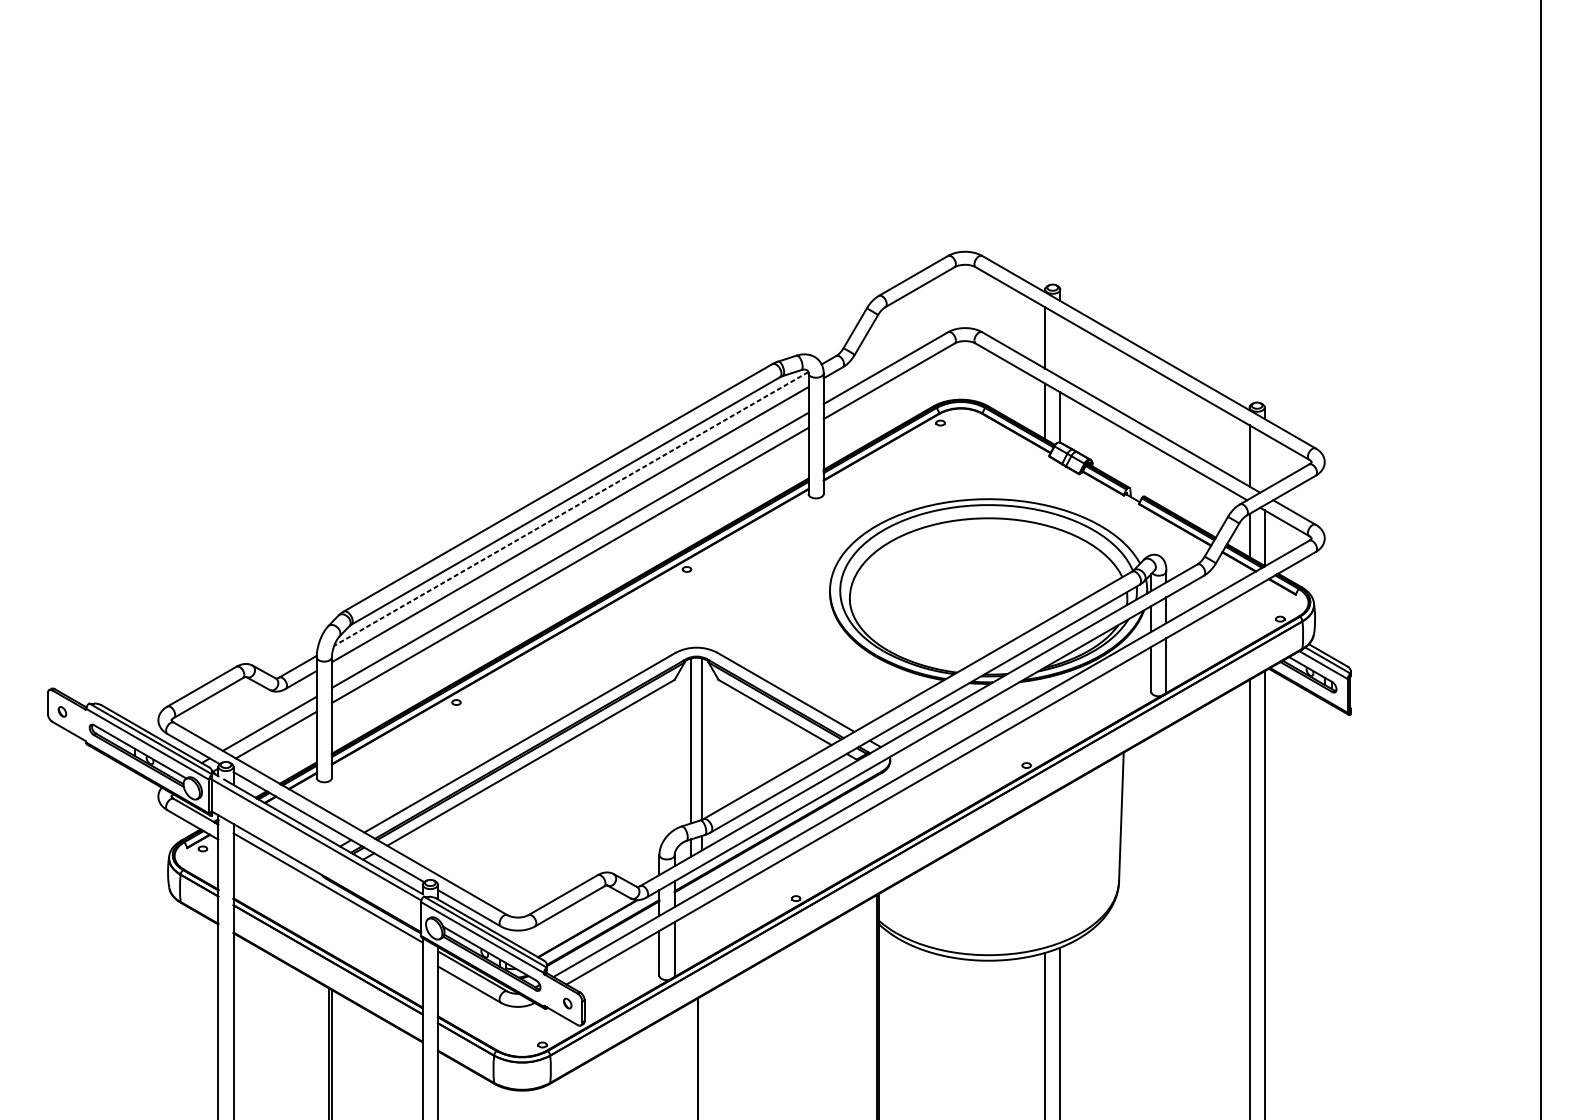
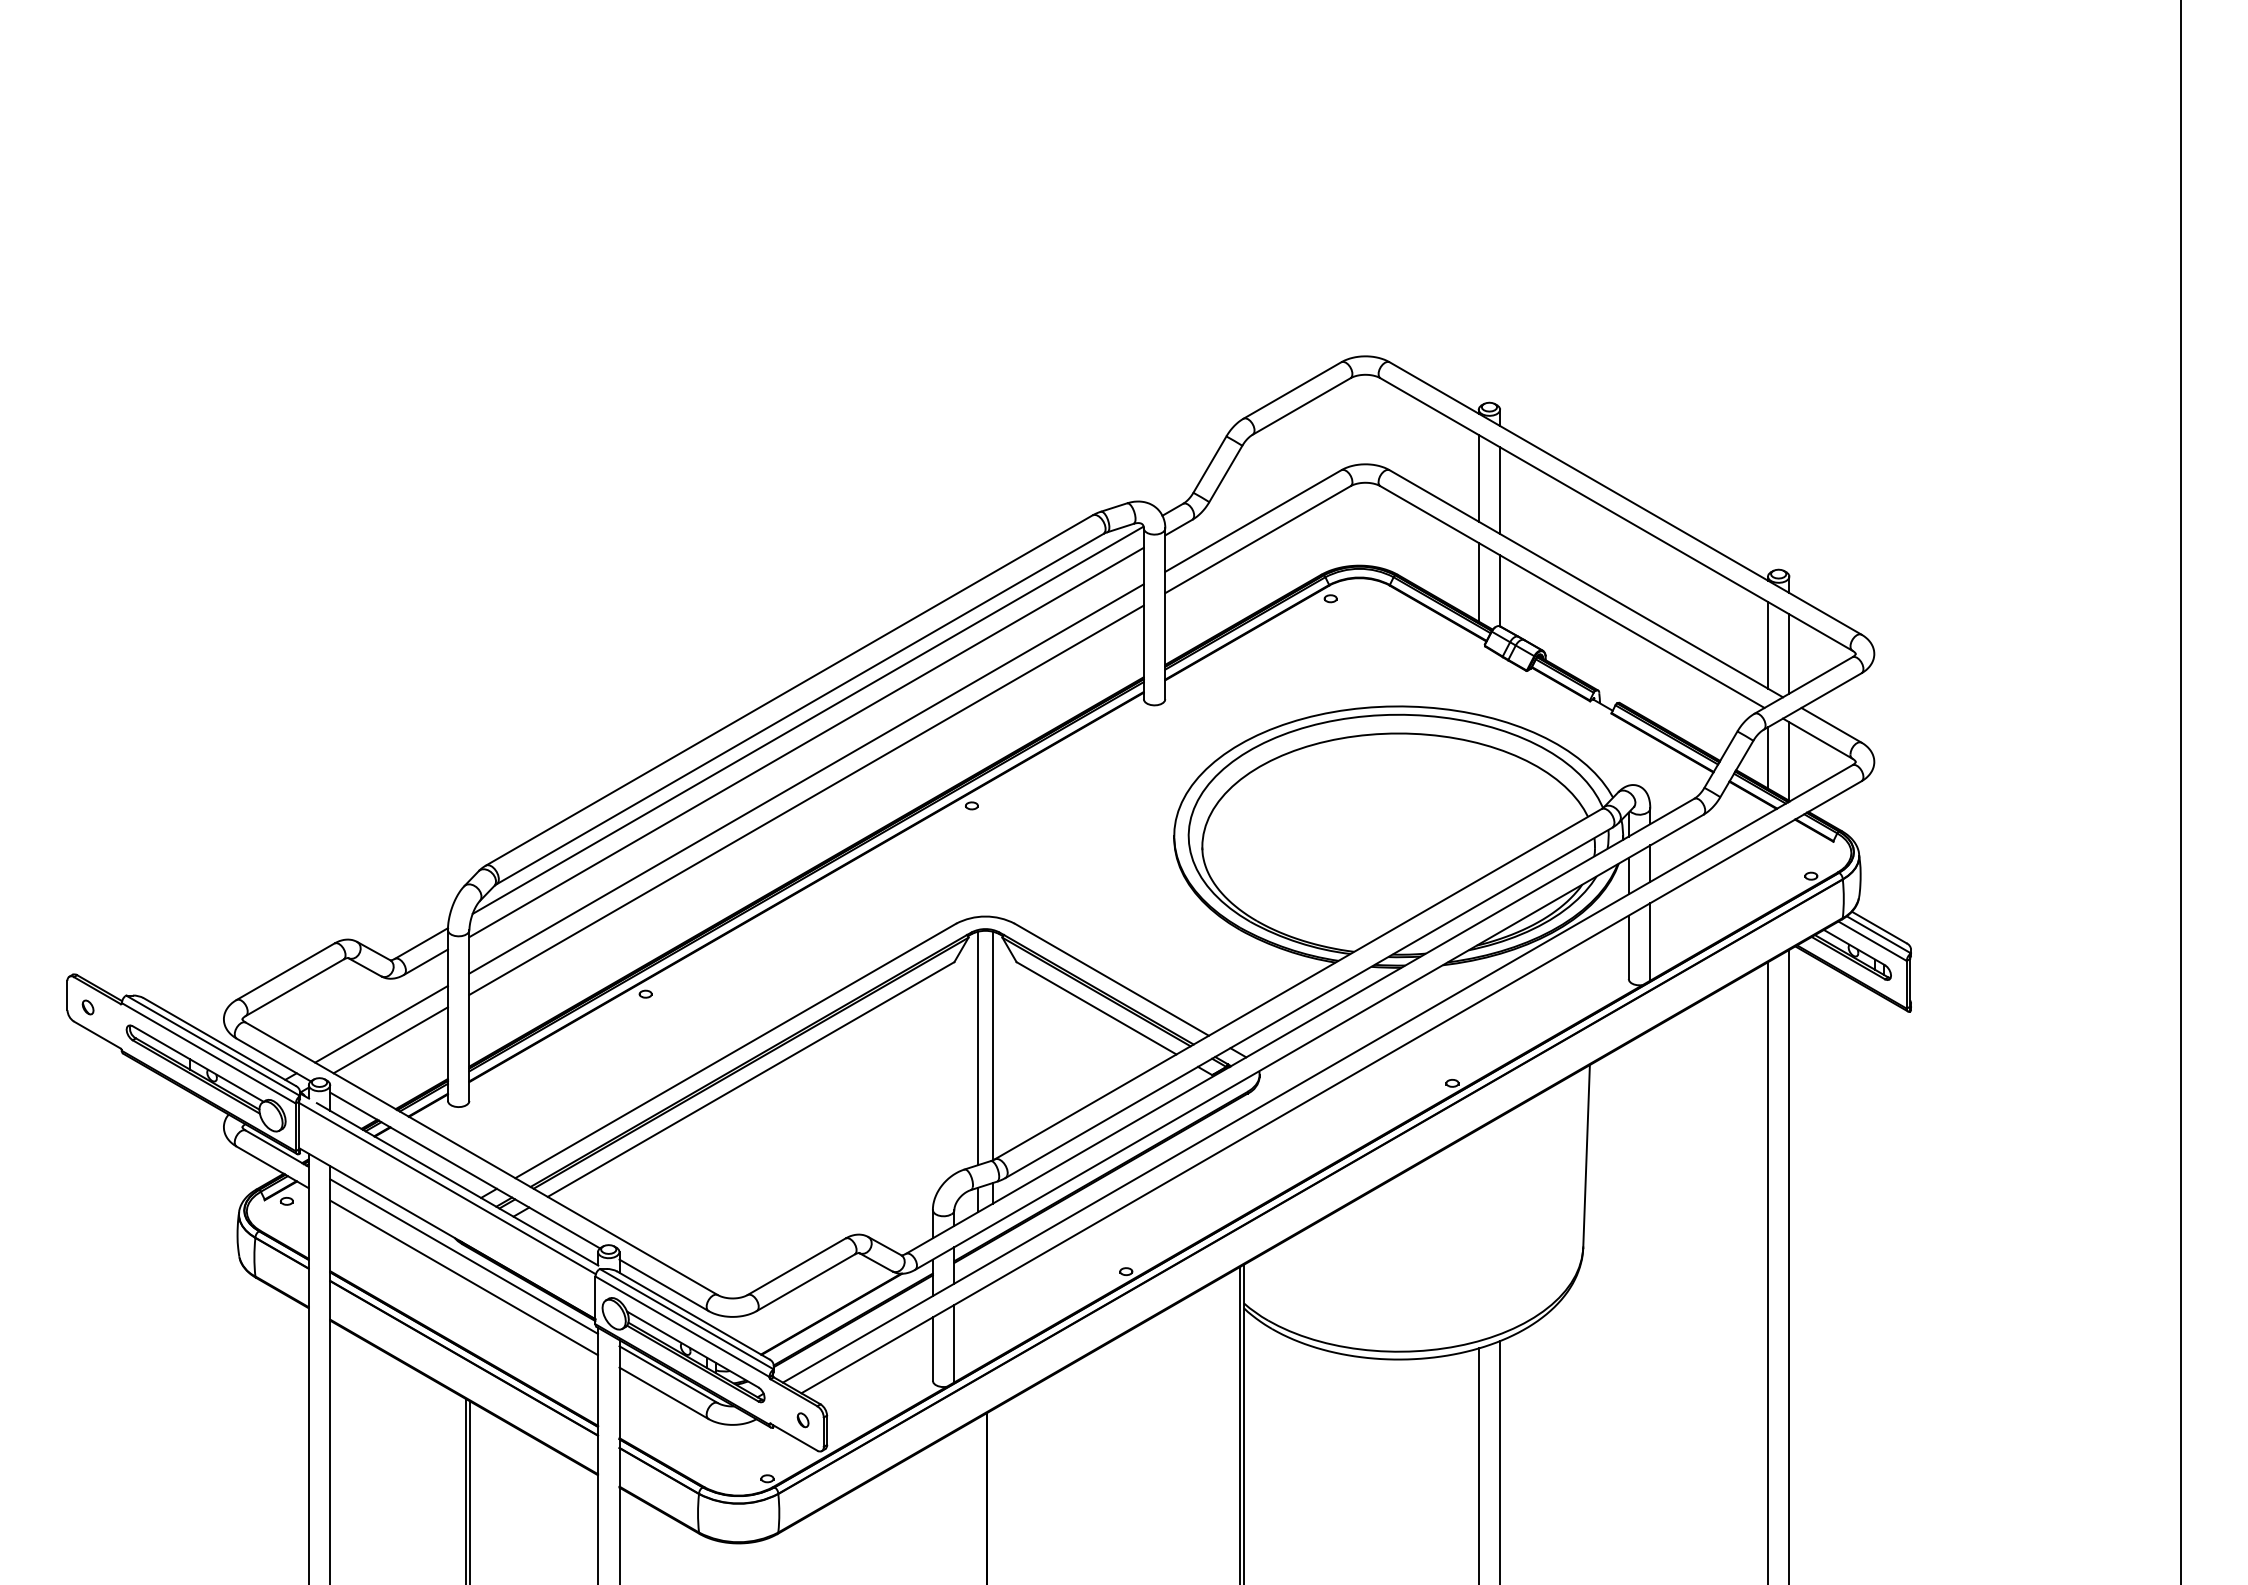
line: (1060, 346) -> (1500, 490), added
line: (1264, 461) -> (1789, 653), added
line: (570, 509) -> (807, 720), dashed -> solid
line: (327, 902) -> (463, 1277), added

